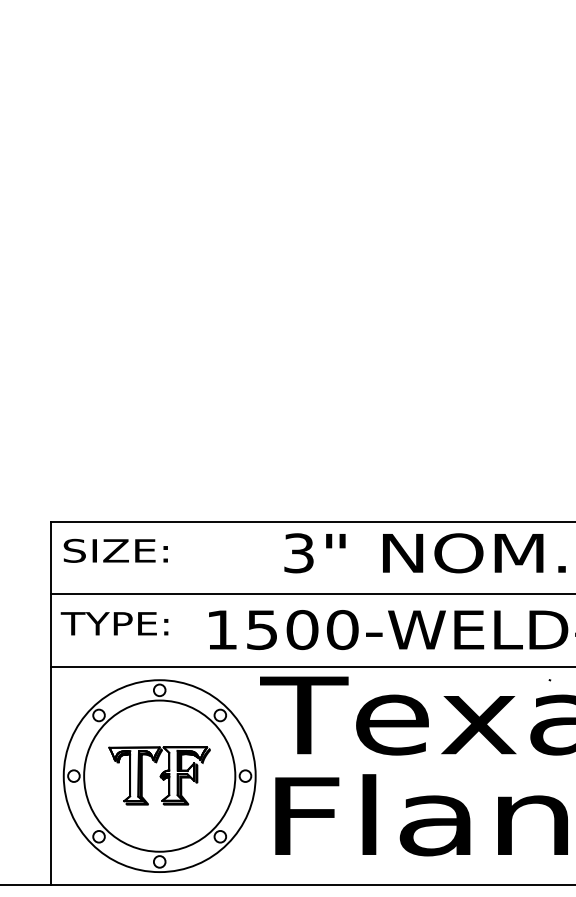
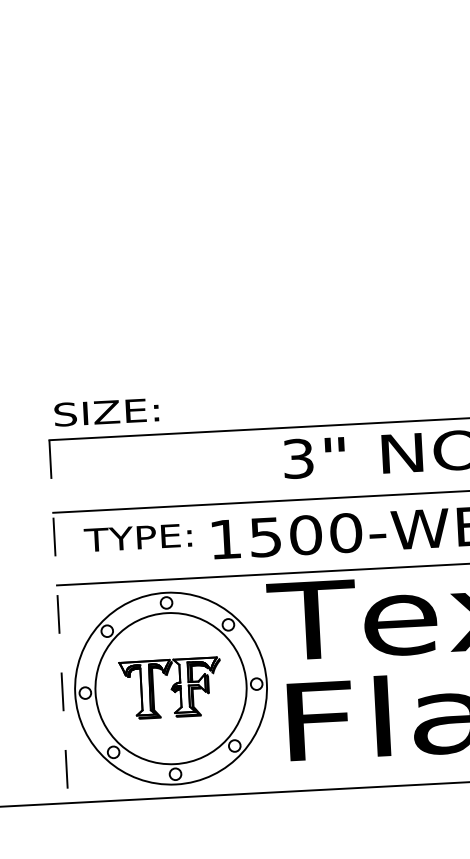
text: (115, 550) -> (106, 411), moved
text: (114, 623) -> (137, 537), moved
line: (51, 703) -> (59, 621), solid -> dashed

